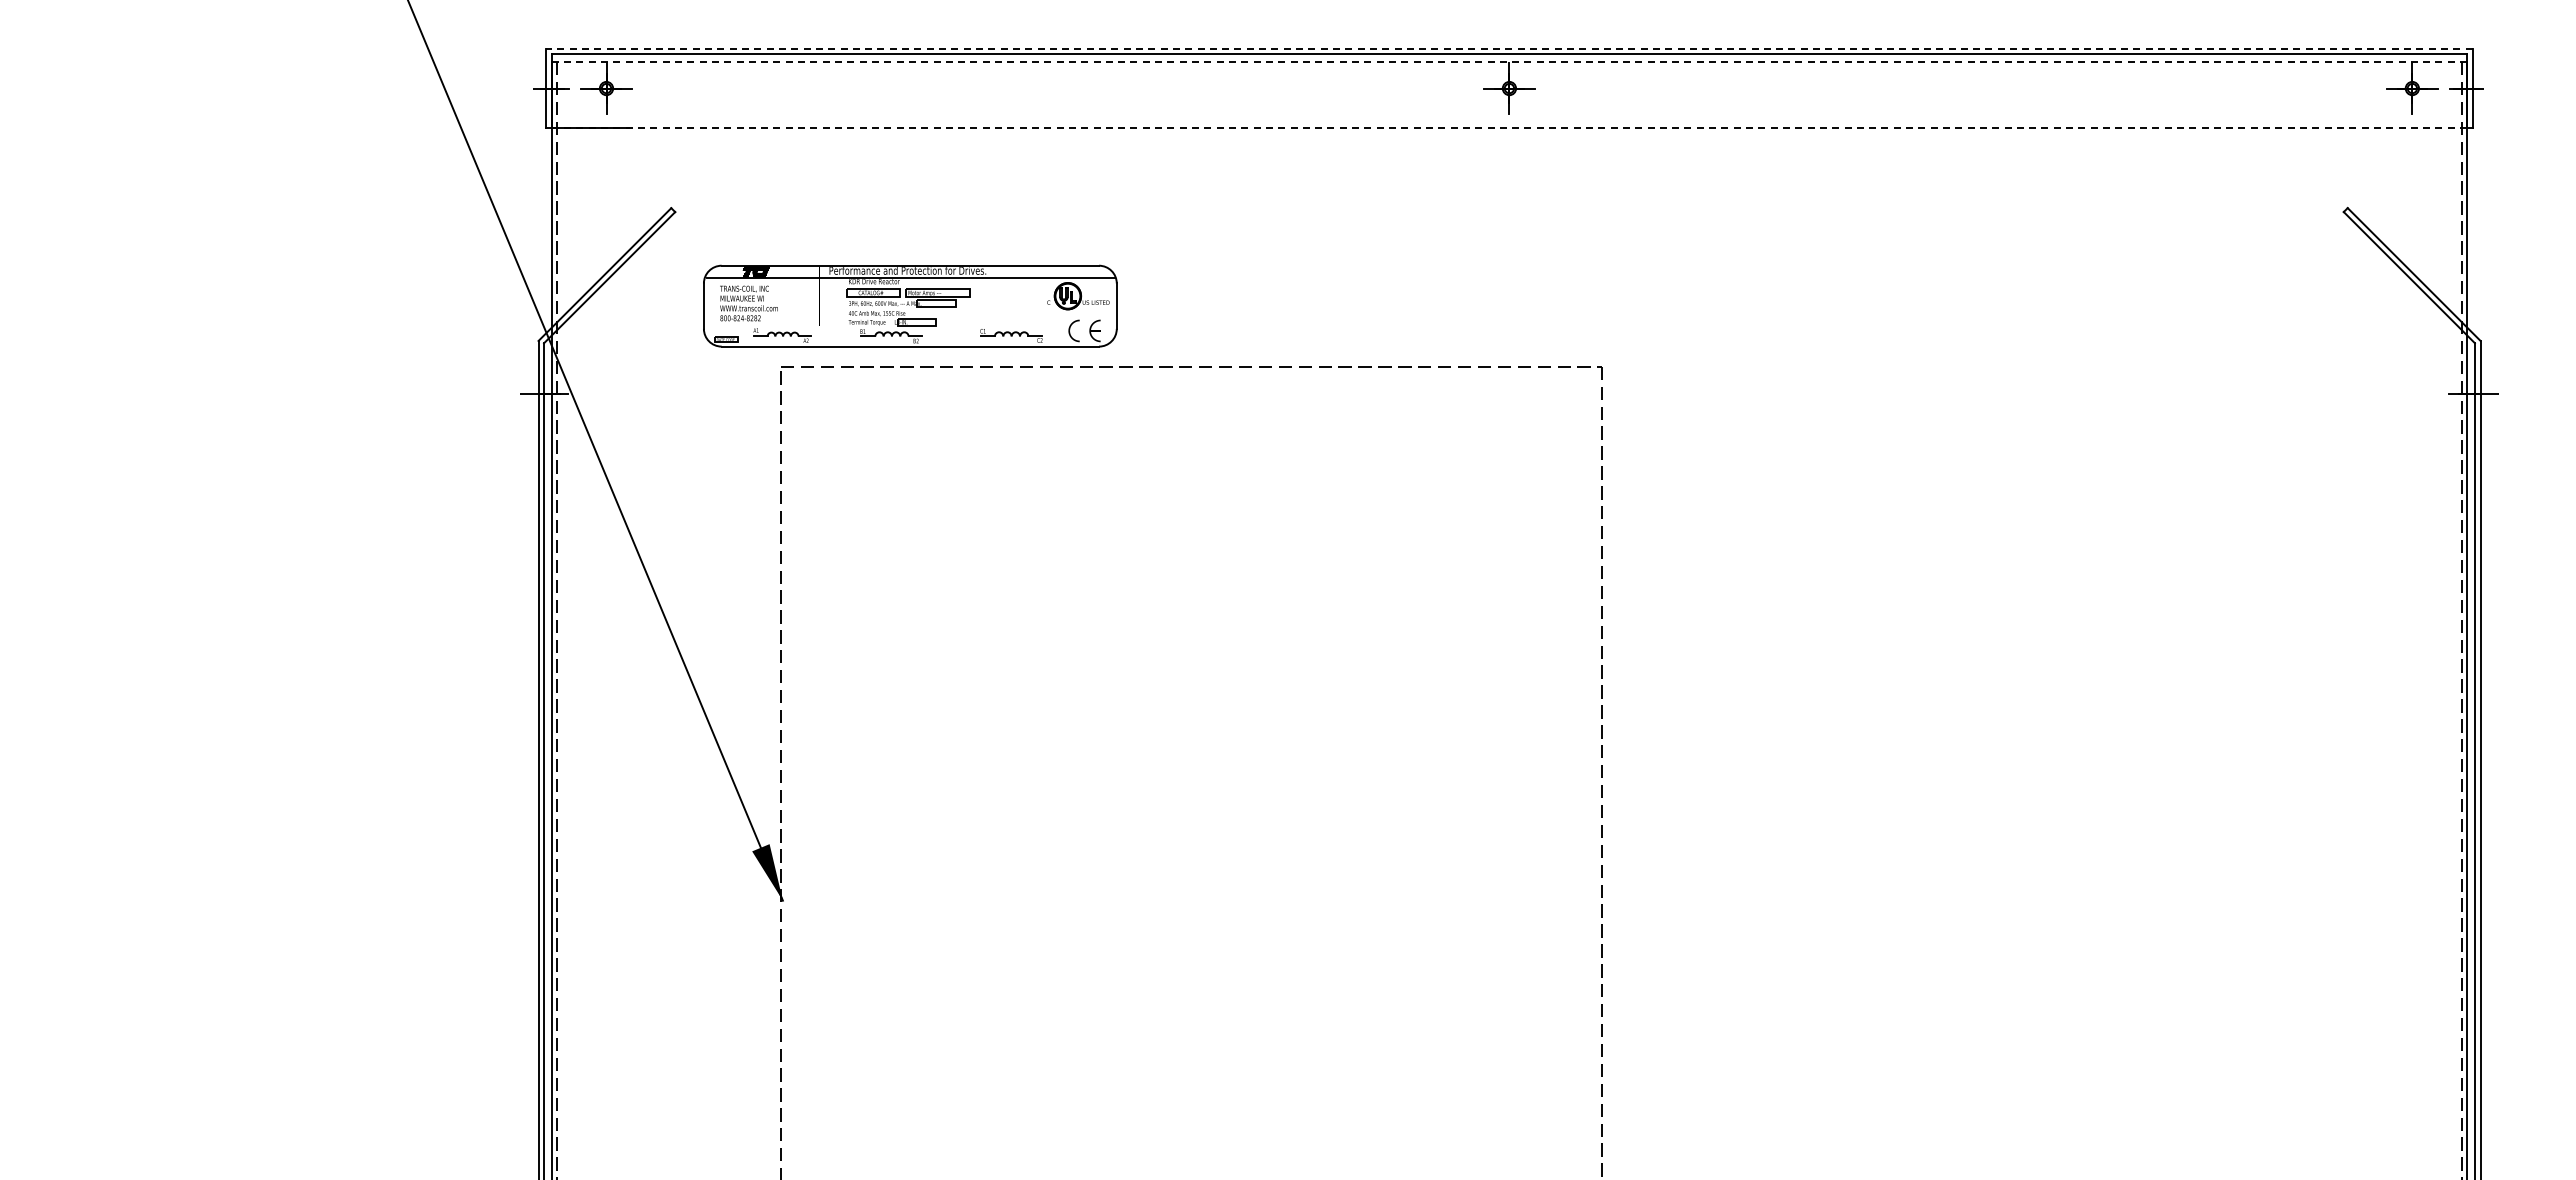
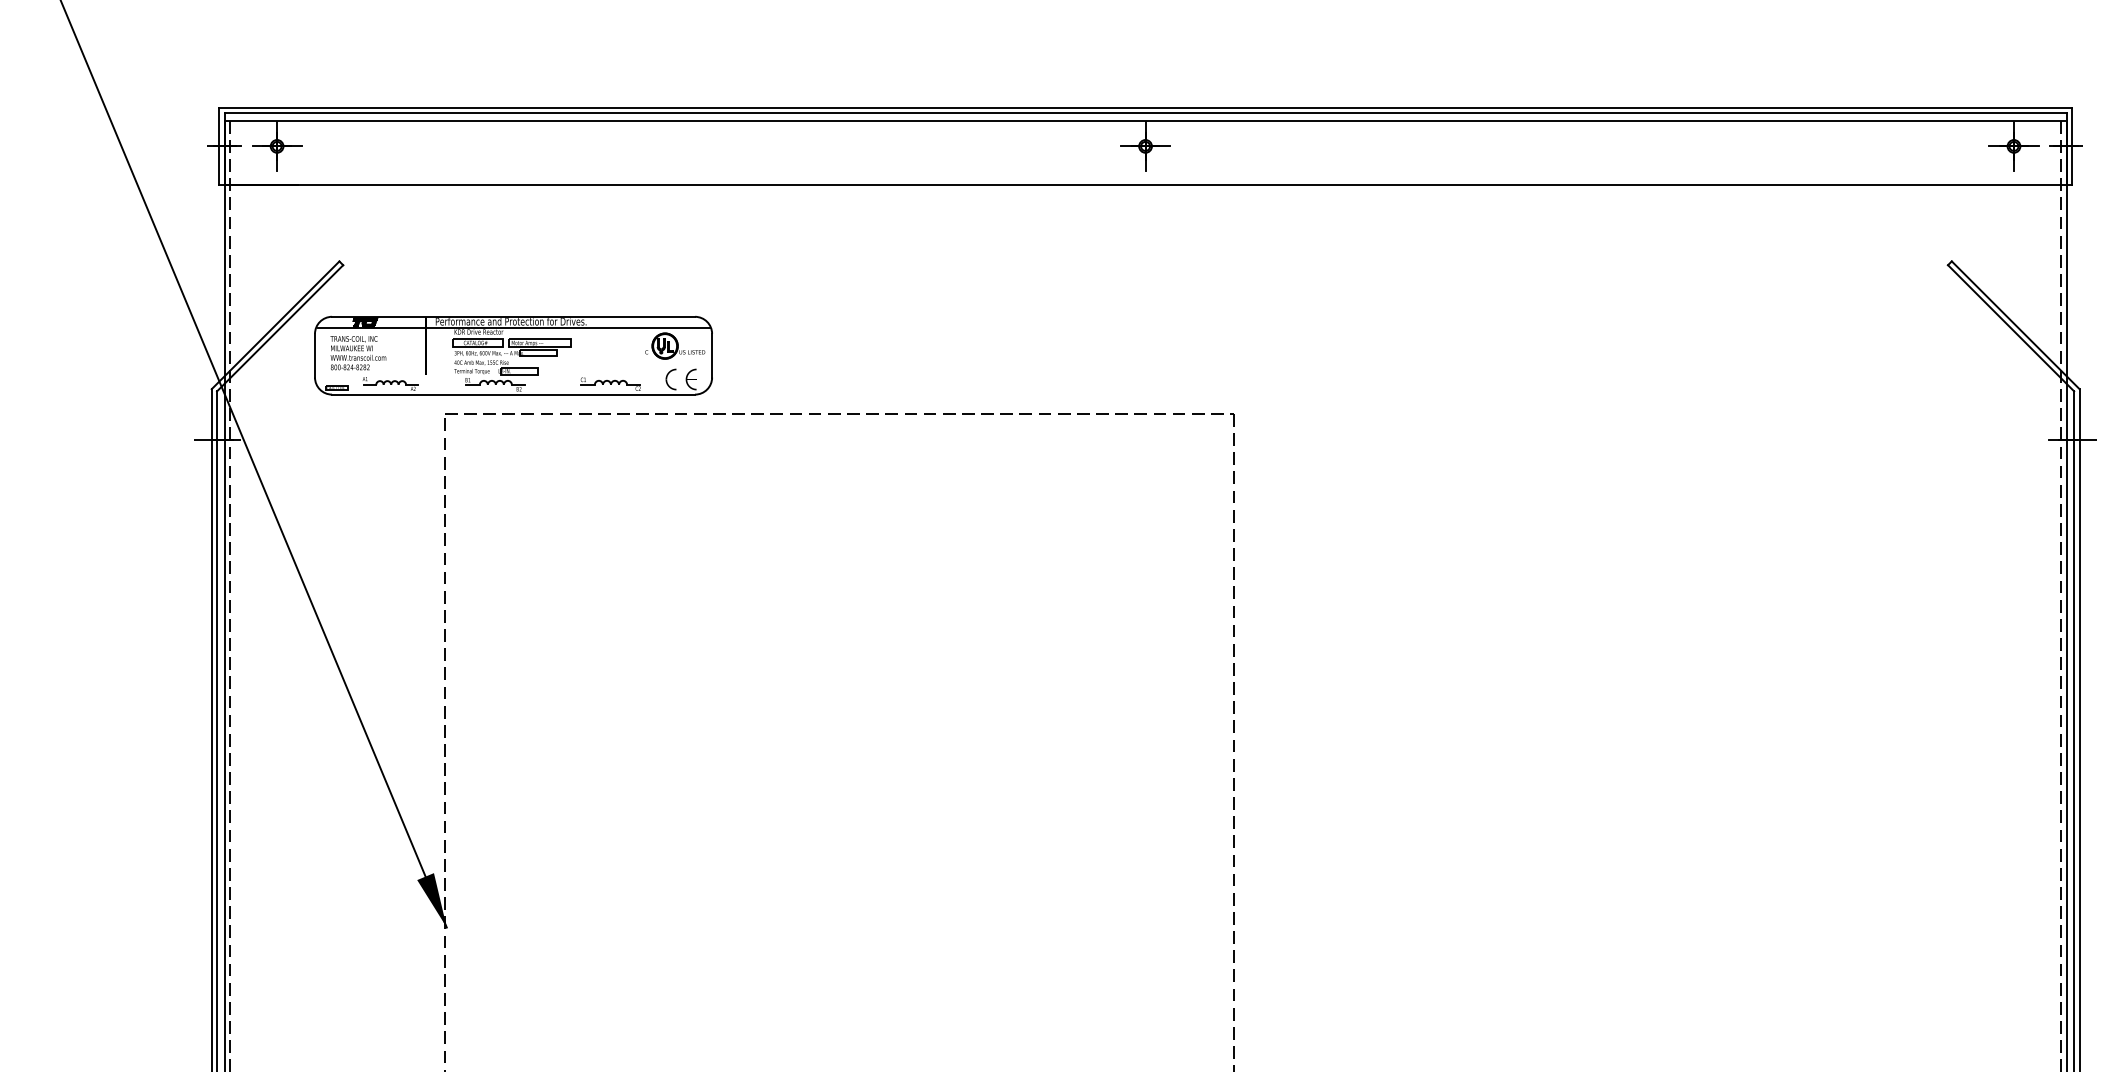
line: (1508, 48) -> (1144, 107), dashed -> solid
line: (1509, 62) -> (1145, 121), dashed -> solid
line: (1509, 128) -> (1145, 184), dashed -> solid
part: (910, 305) -> (513, 355), moved

